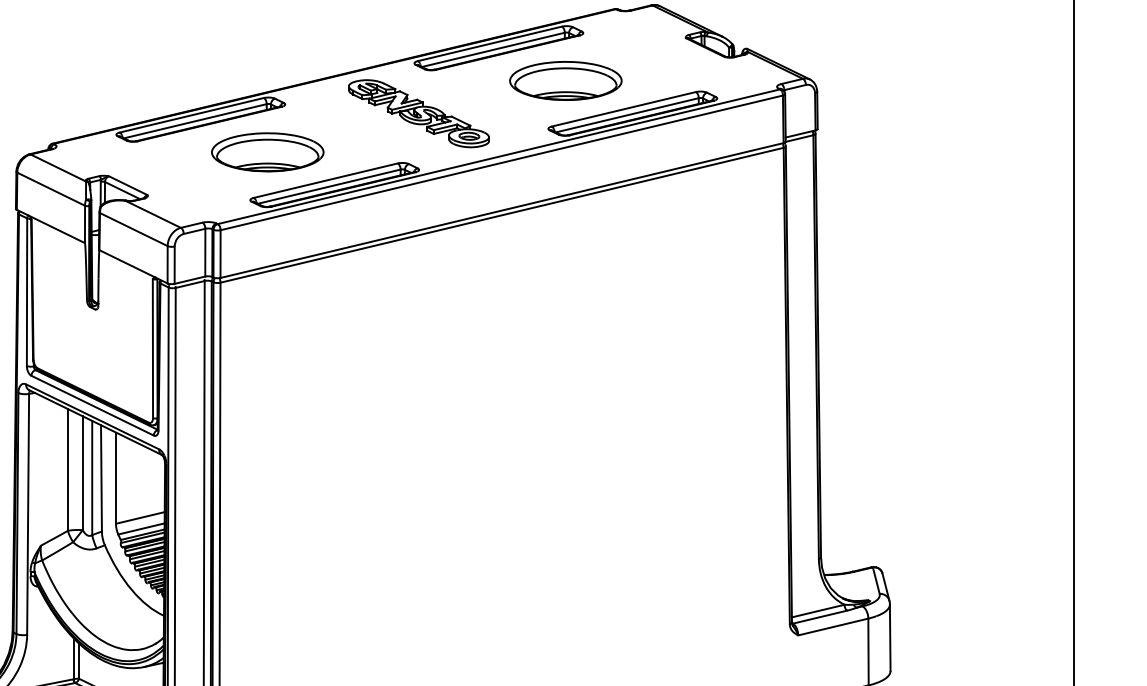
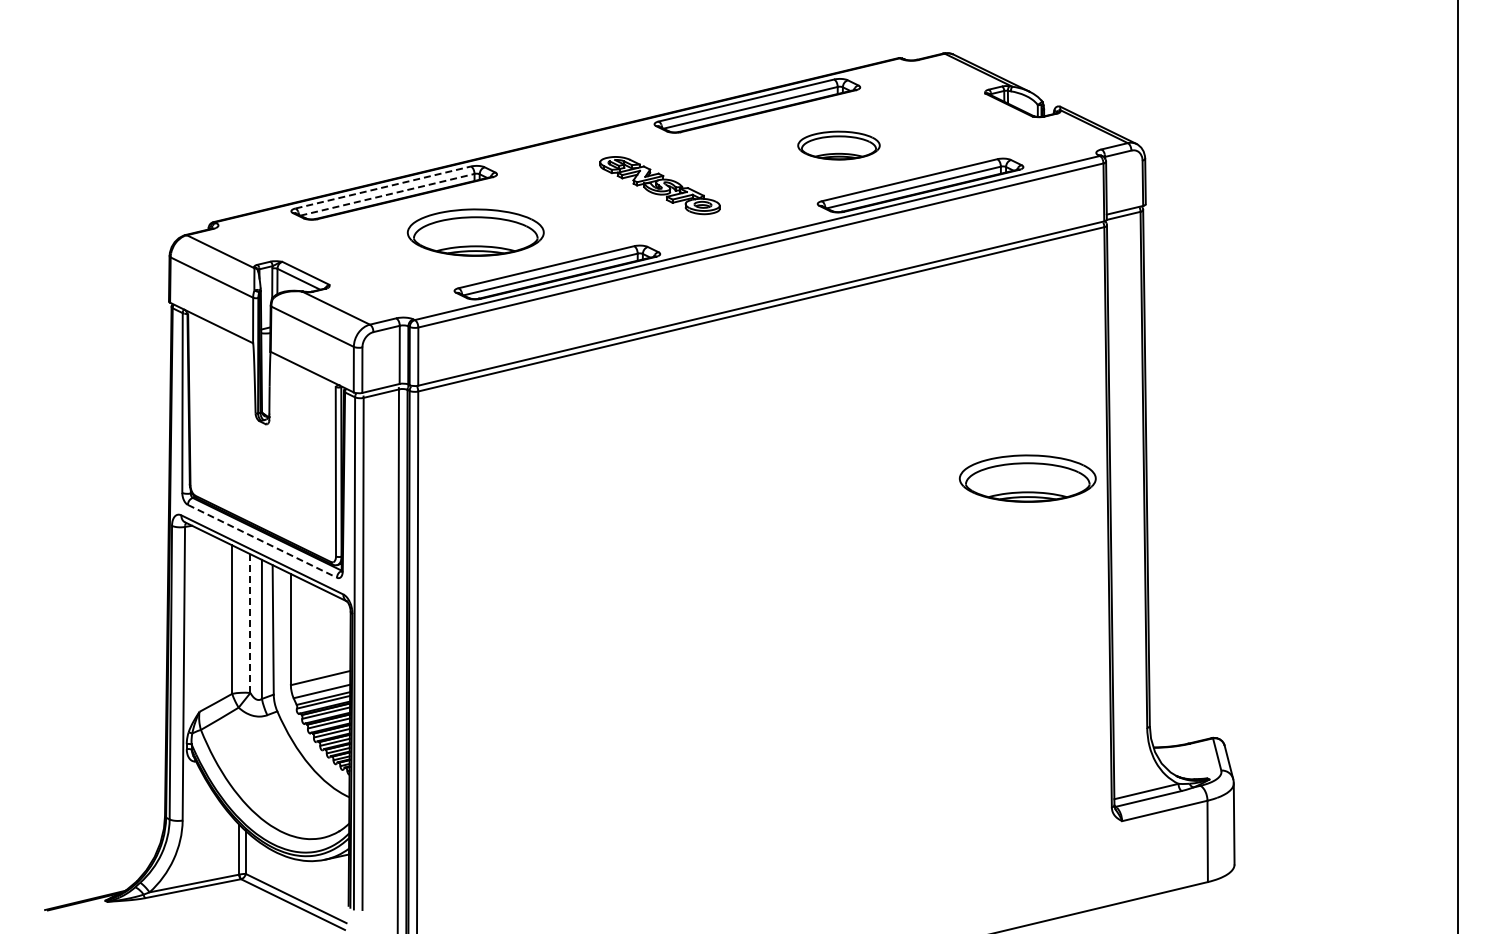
part: (565, 80) -> (838, 145), size x0.6
part: (418, 113) -> (659, 185), size x0.7
line: (192, 115) -> (383, 187), solid -> dashed
line: (195, 121) -> (387, 194), solid -> dashed
part: (720, 354) -> (1027, 478), added
line: (92, 405) -> (262, 541), solid -> dashed
line: (82, 473) -> (250, 624), solid -> dashed

